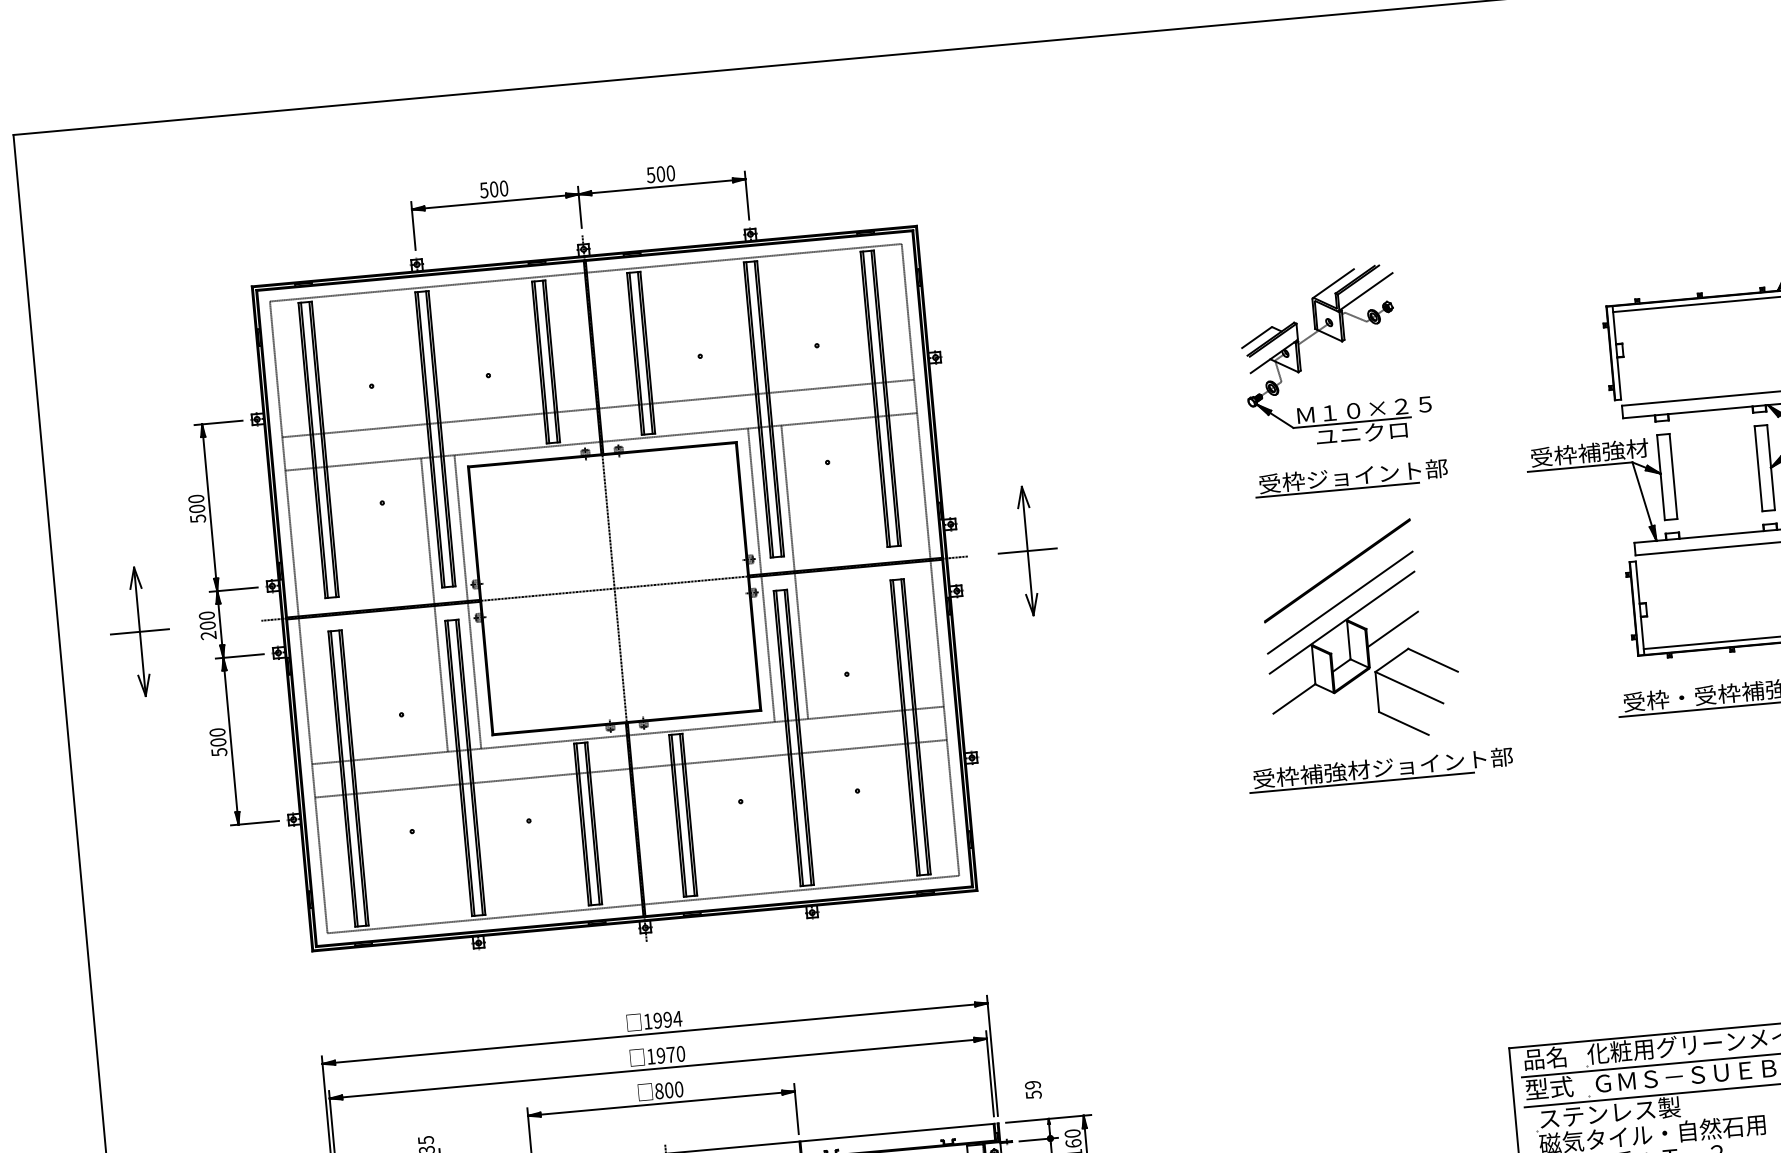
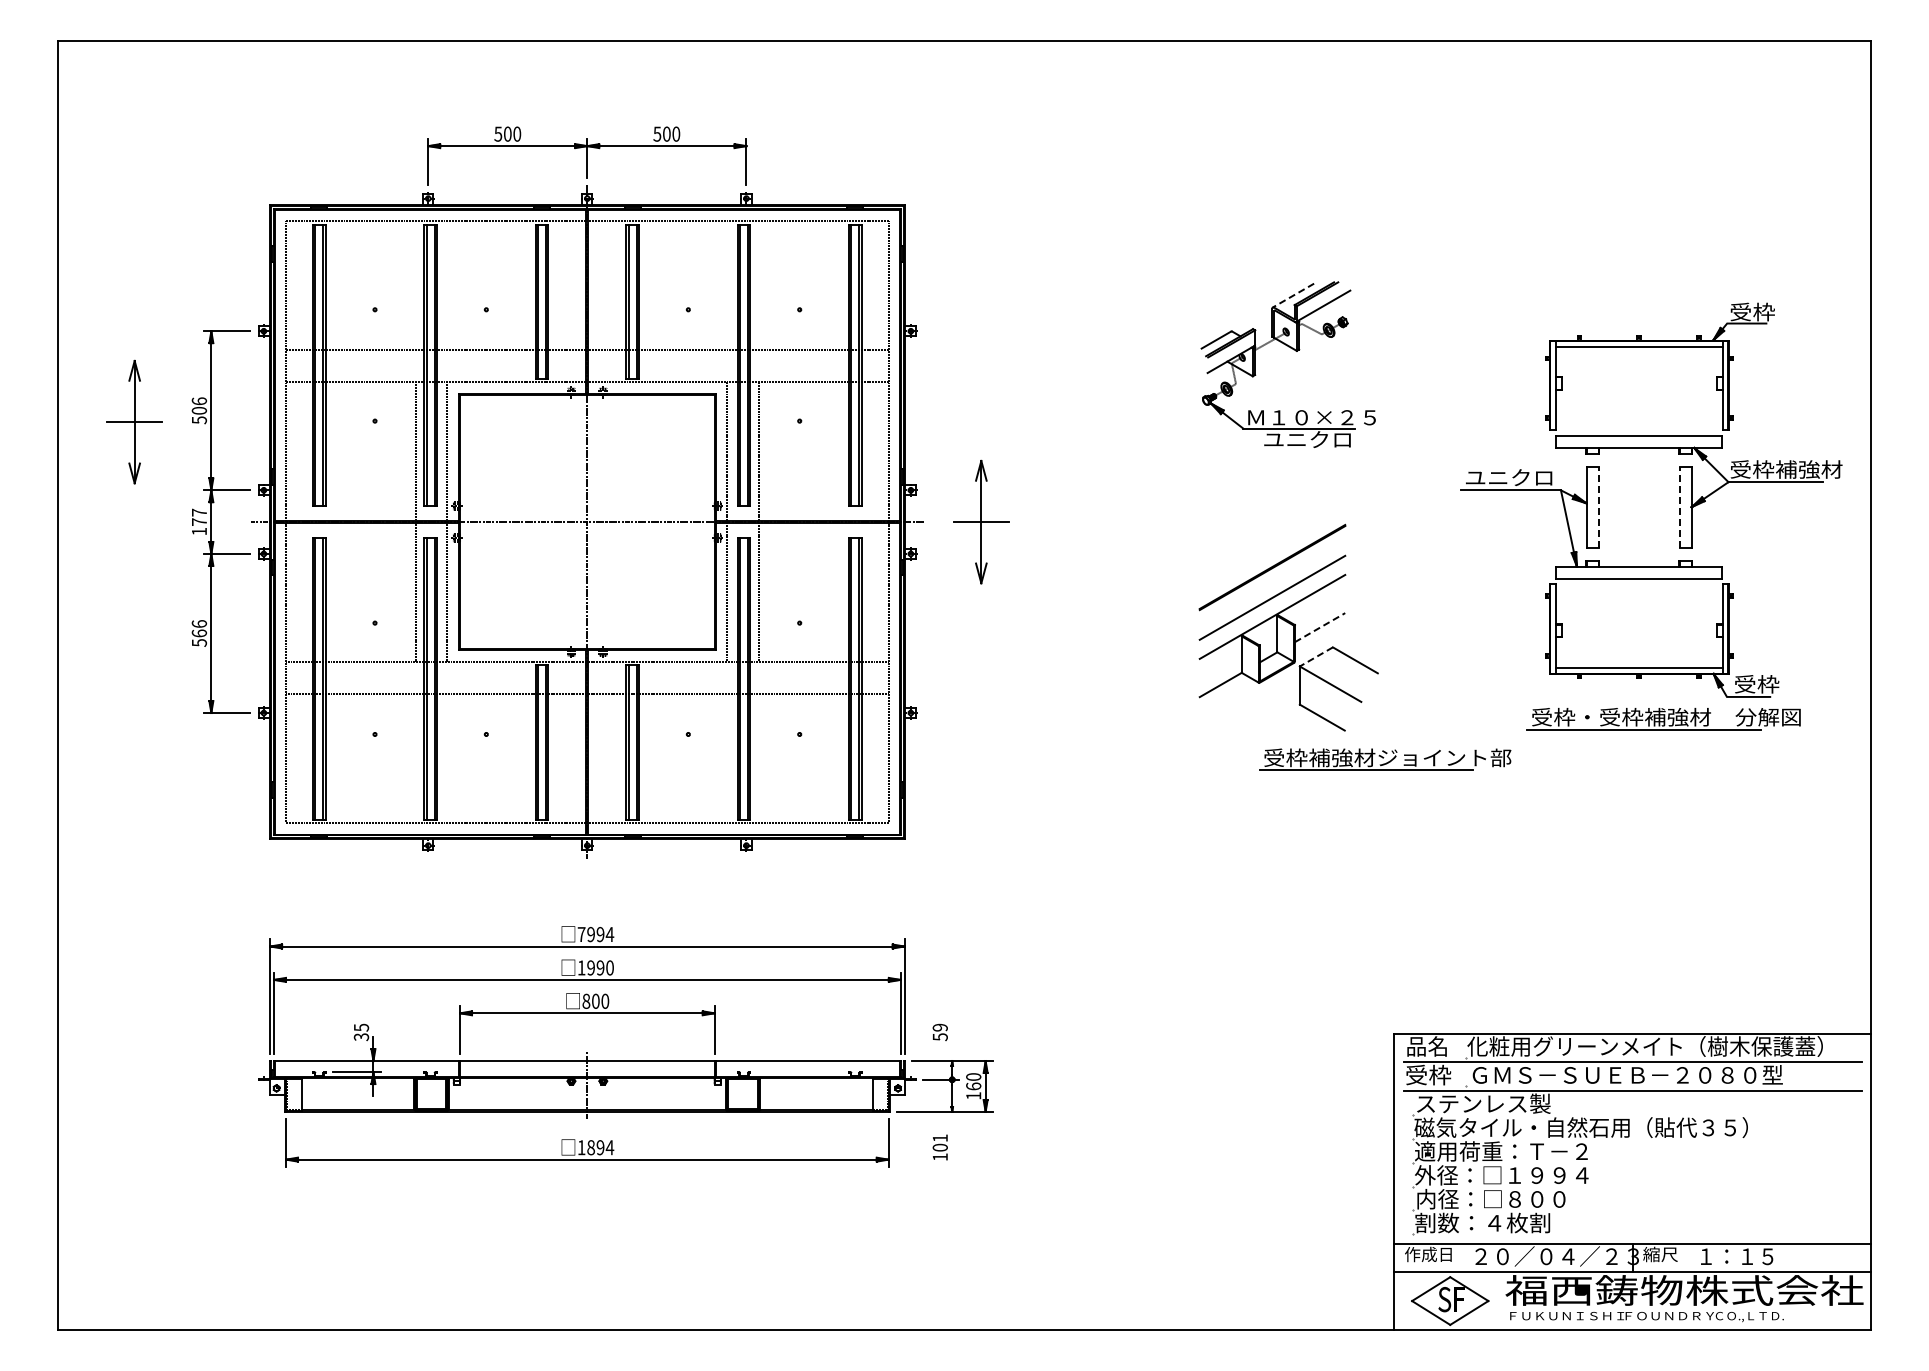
line: (1333, 283) -> (1293, 295), solid -> dashed
text: (1589, 452) -> (1521, 477), 受枠補強材 -> ユニクロ
line: (1758, 469) -> (1679, 507), solid -> dashed
line: (1673, 476) -> (1598, 507), solid -> dashed
part: (1351, 477) -> (1293, 480), removed
text: (195, 499) -> (198, 401), 500 -> 506
text: (207, 624) -> (199, 521), 200 -> 177
line: (1393, 629) -> (1320, 627), solid -> dashed
part: (139, 631) -> (134, 421), moved
line: (1391, 661) -> (1315, 657), solid -> dashed
text: (217, 737) -> (198, 628), 500 -> 566
part: (1380, 769) -> (1385, 759), moved
text: (647, 1021) -> (581, 934), 1994 -> 7994
text: (670, 1054) -> (600, 967), 1970 -> 1990
text: (1549, 1087) -> (1428, 1074), 型式 -> 受枠

